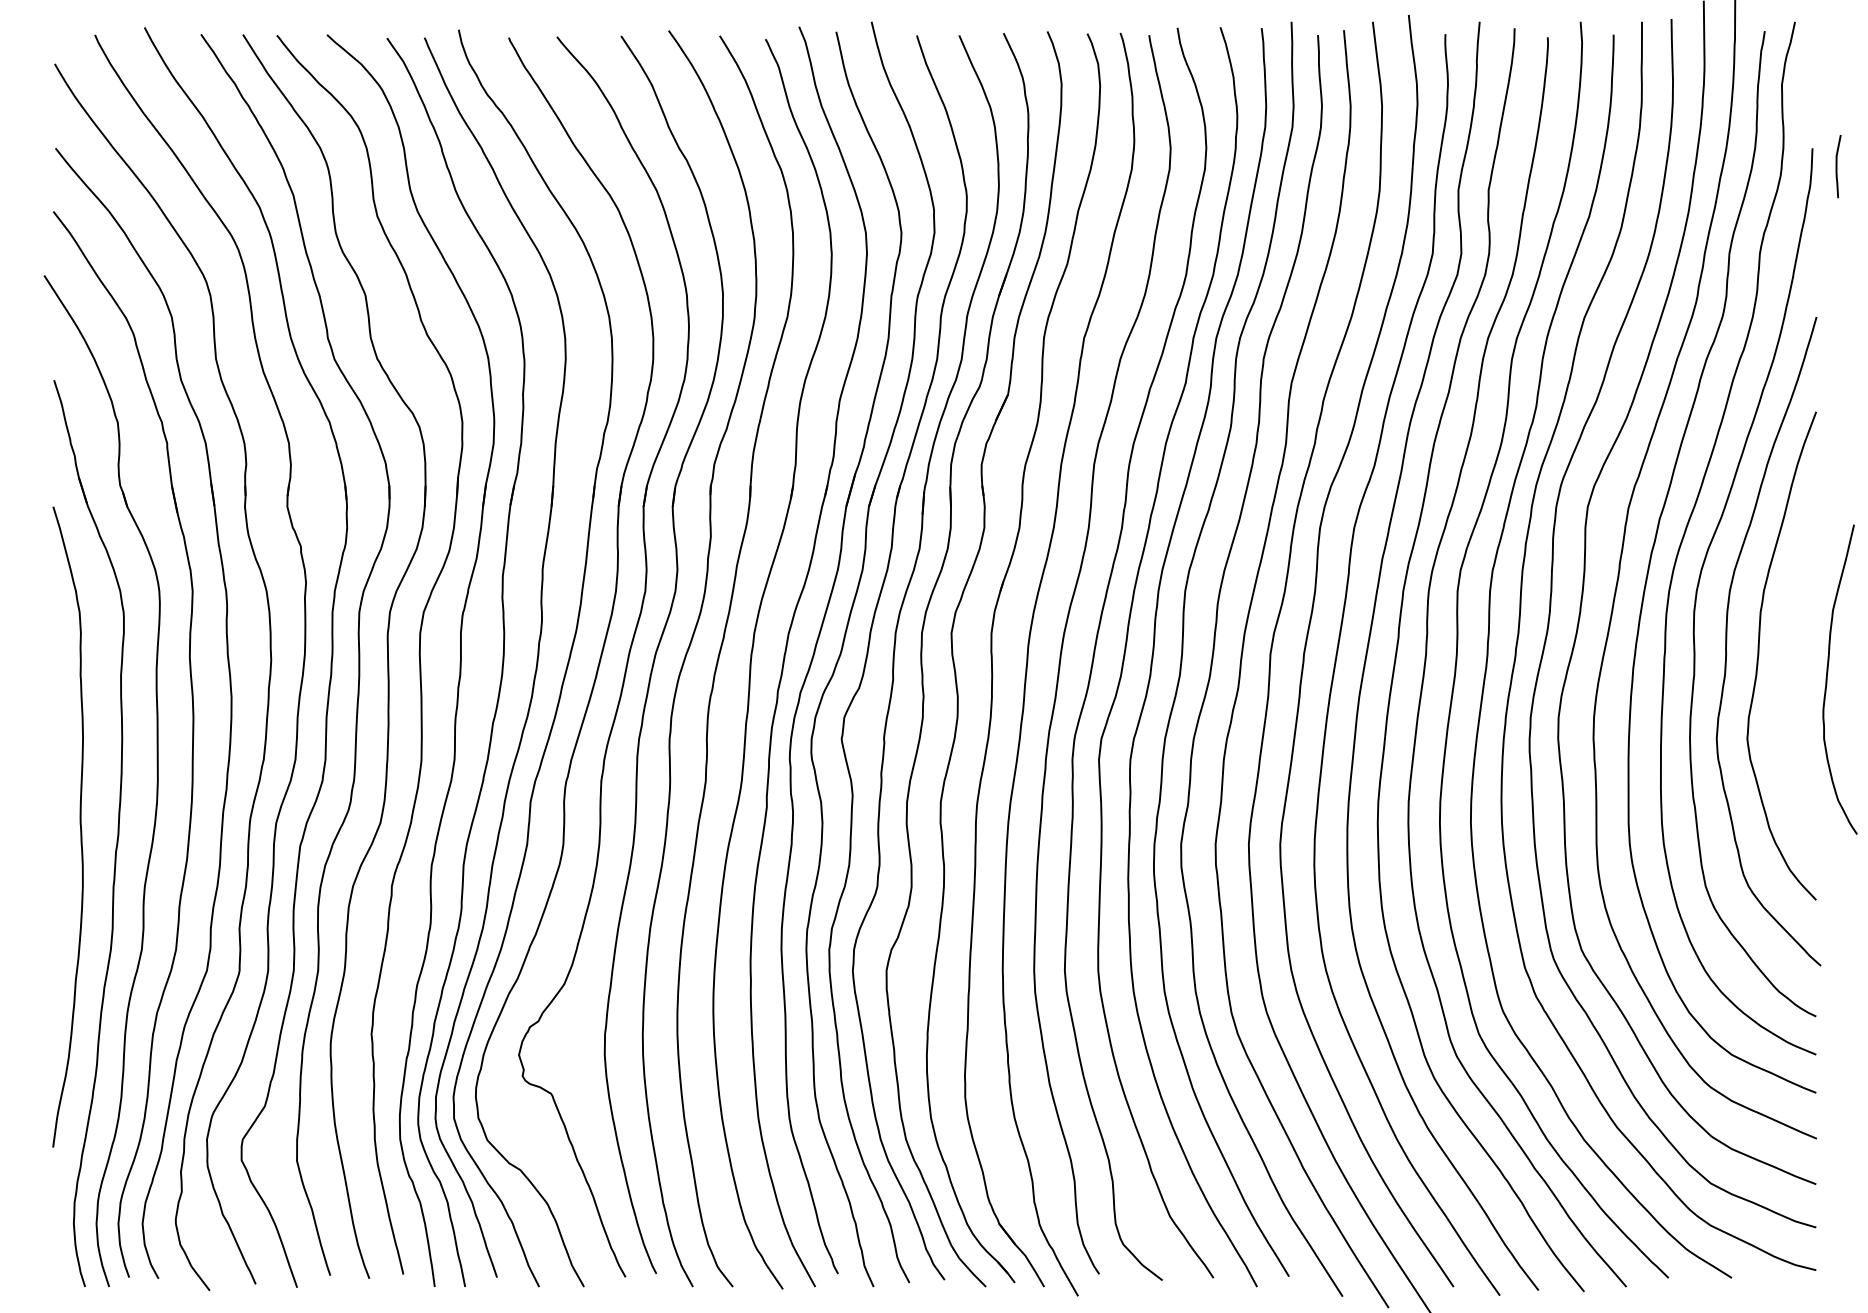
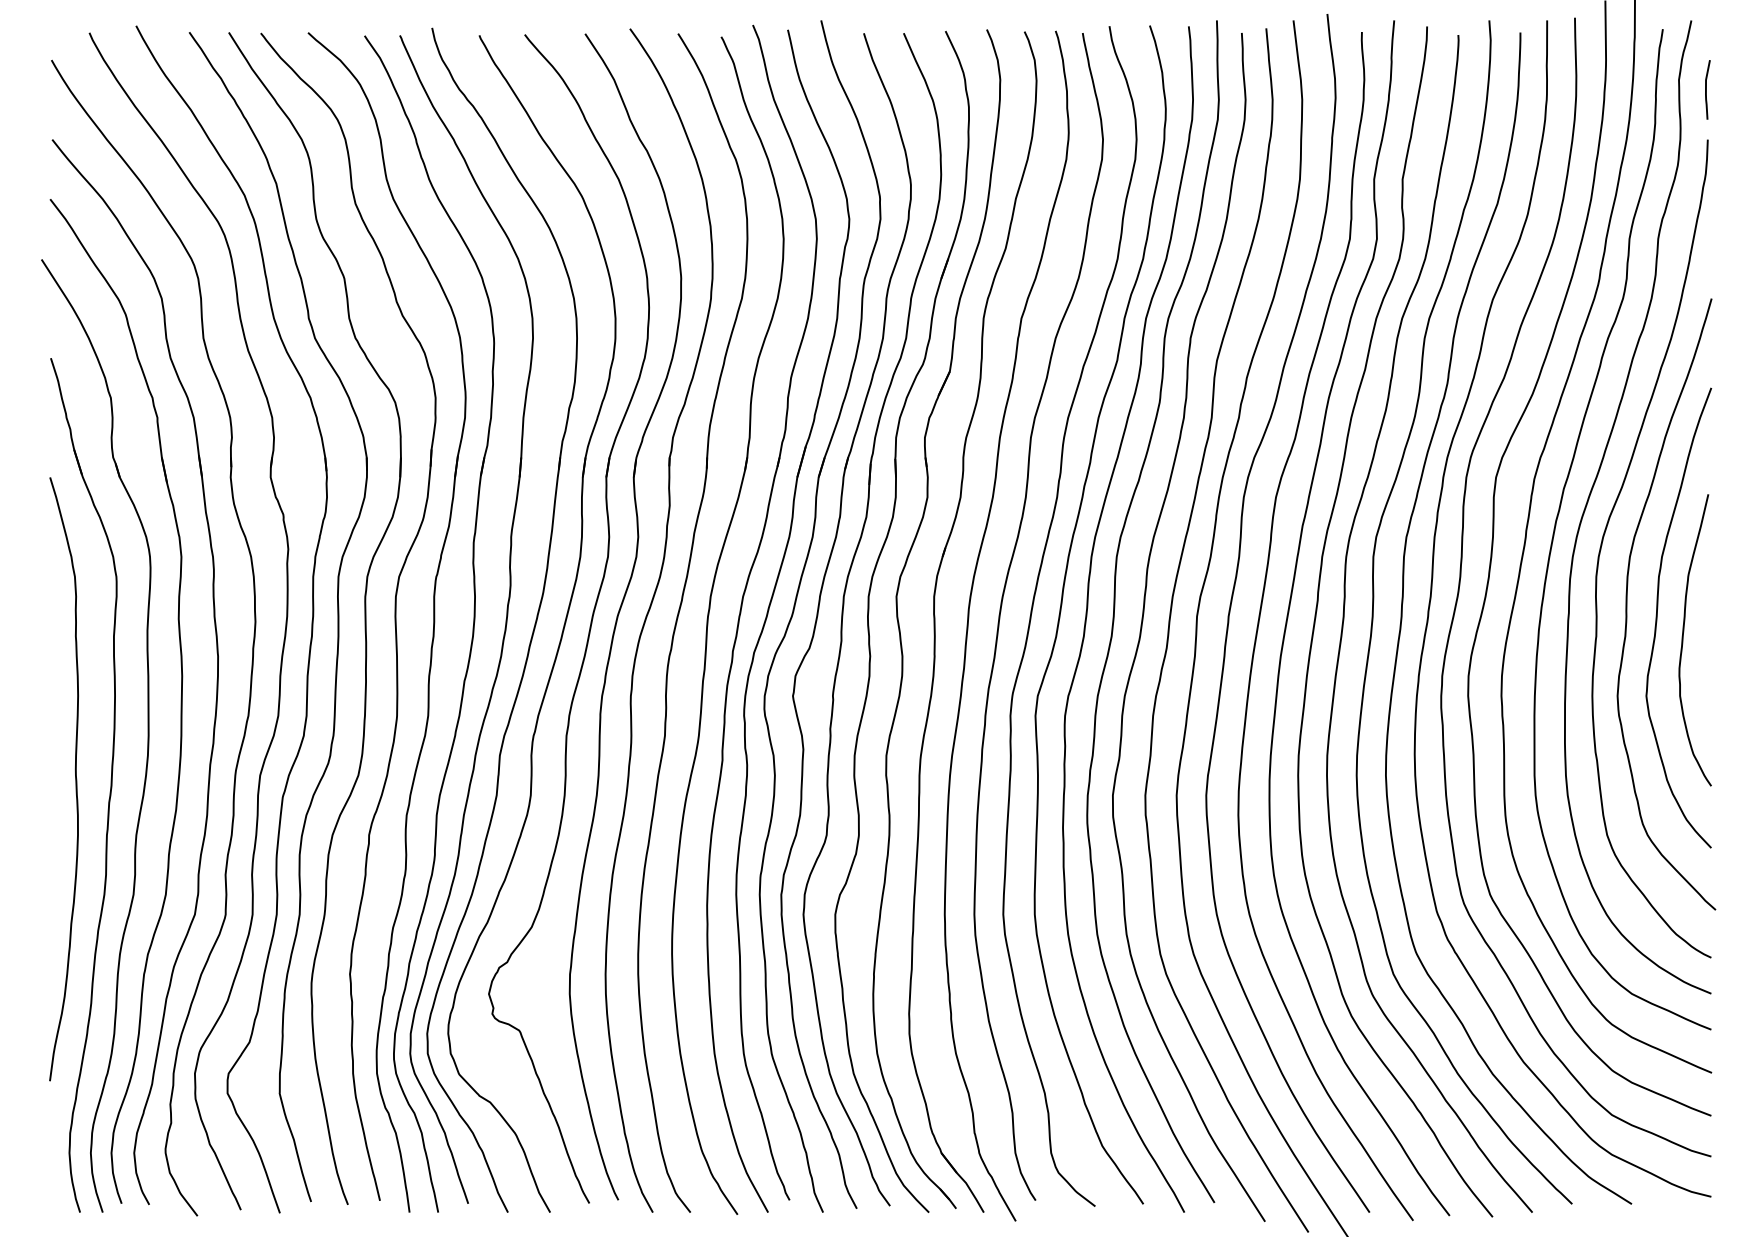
curve: (1837, 166) -> (1706, 89), moved
curve: (1827, 679) -> (1683, 640), moved

